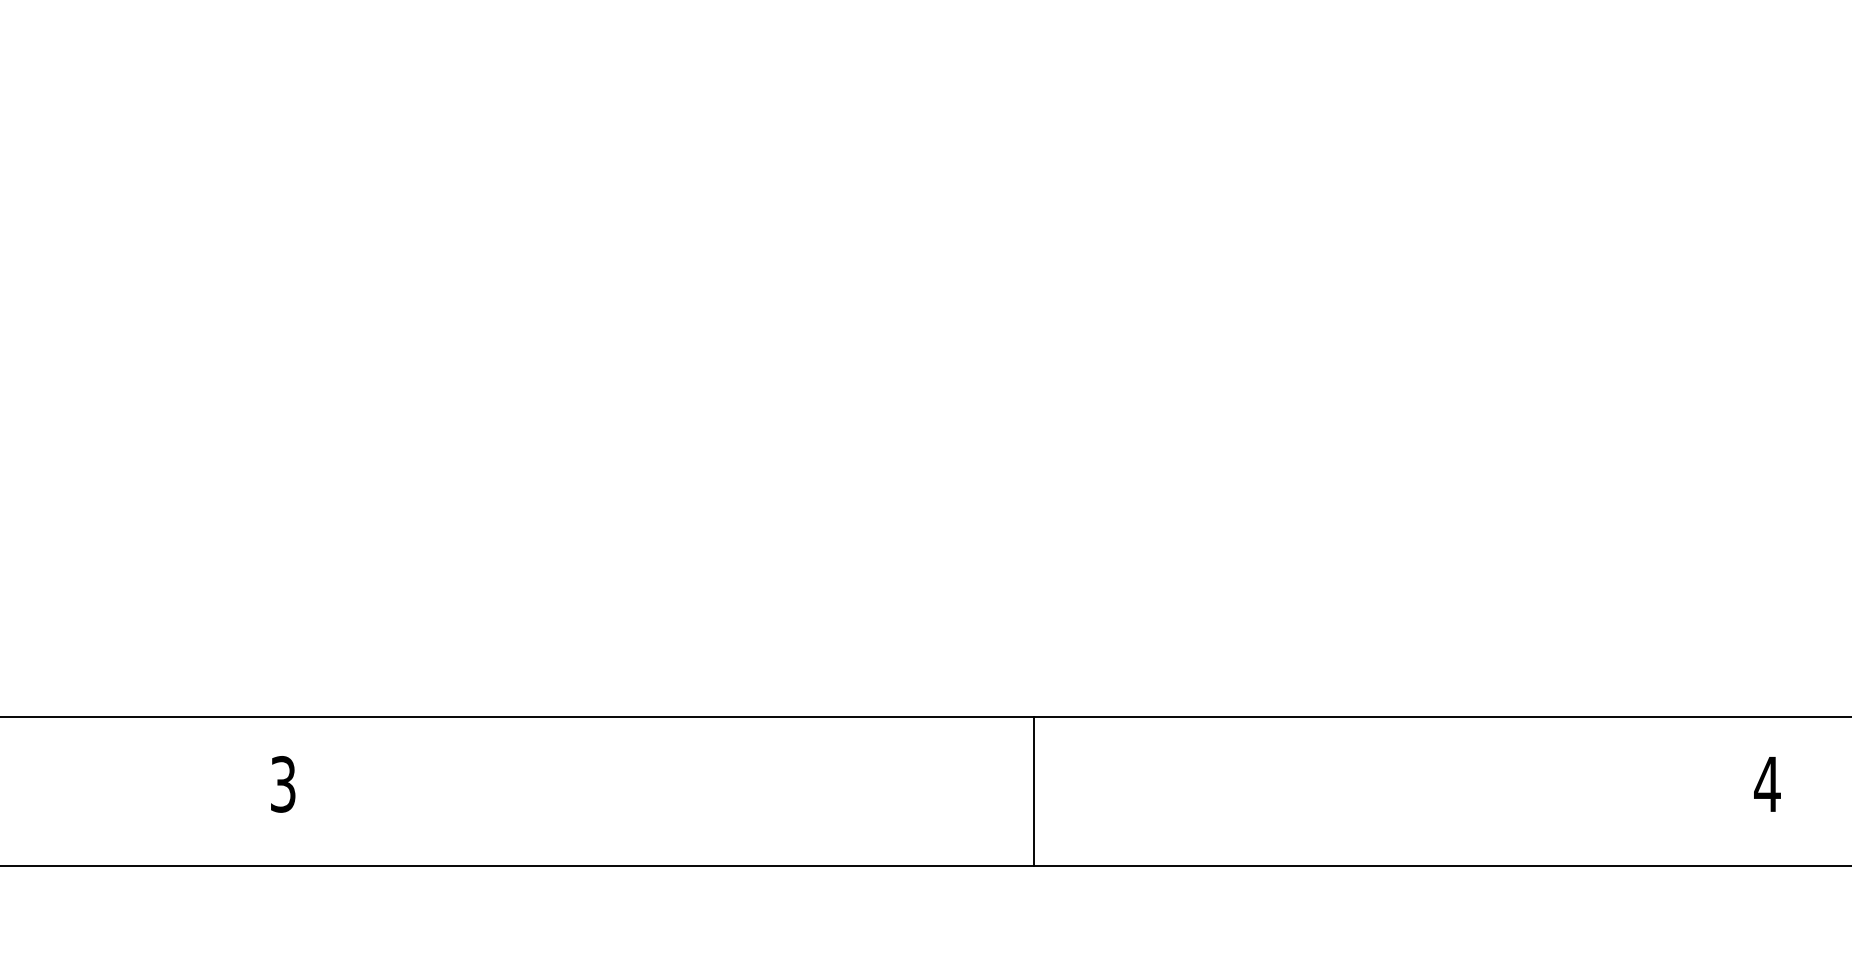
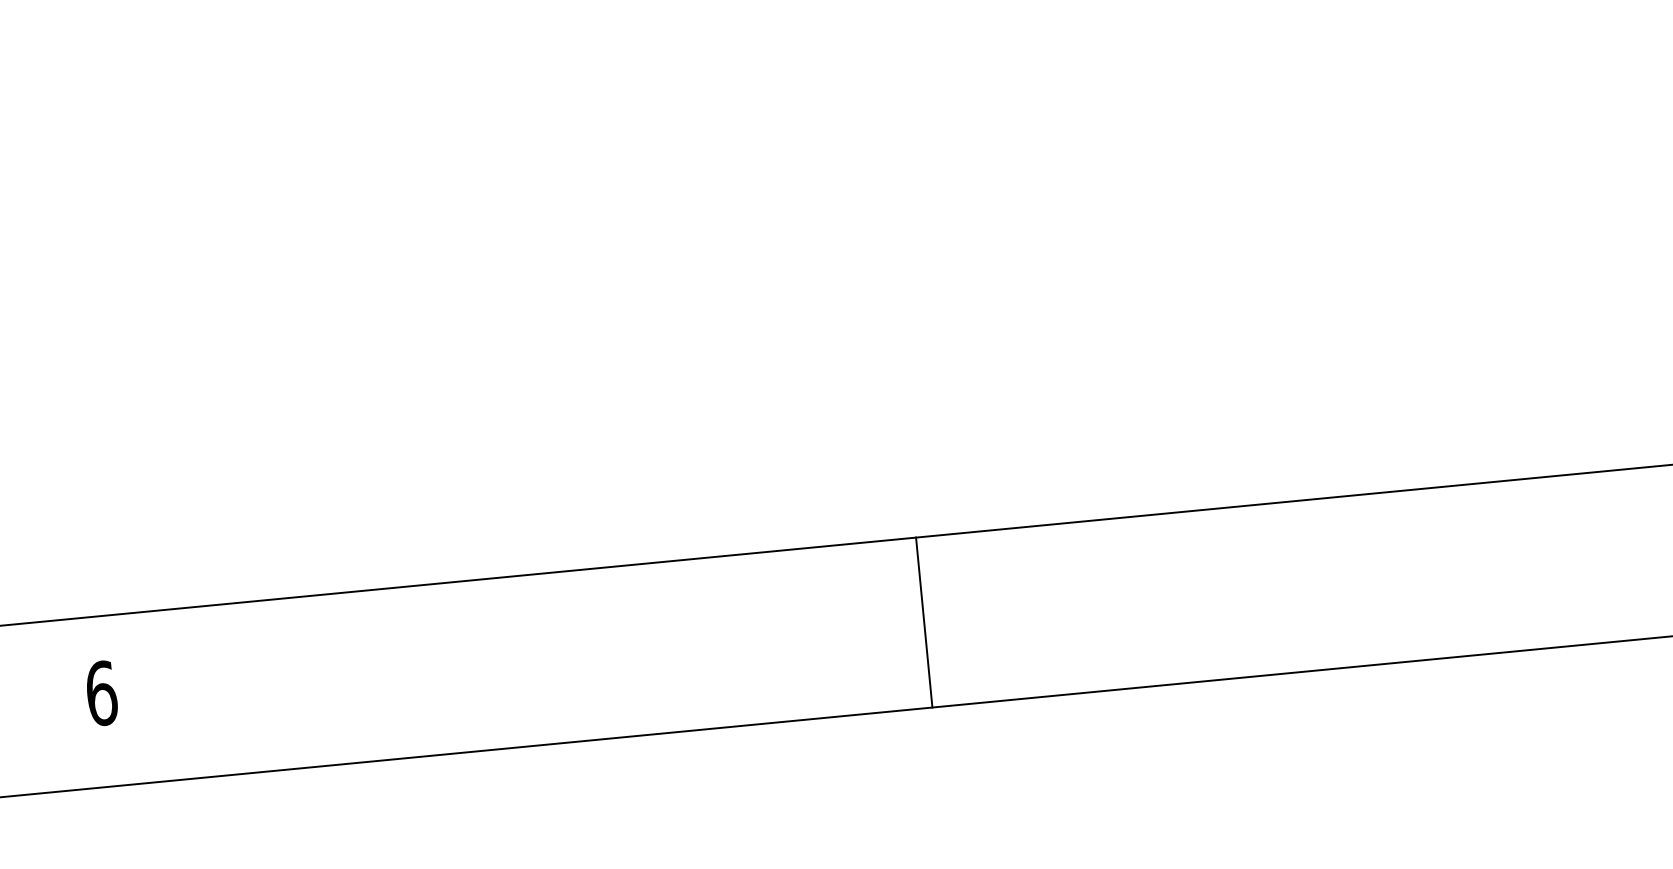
text: (283, 784) -> (101, 693), 3 -> 6
line: (1034, 791) -> (924, 622), moved

